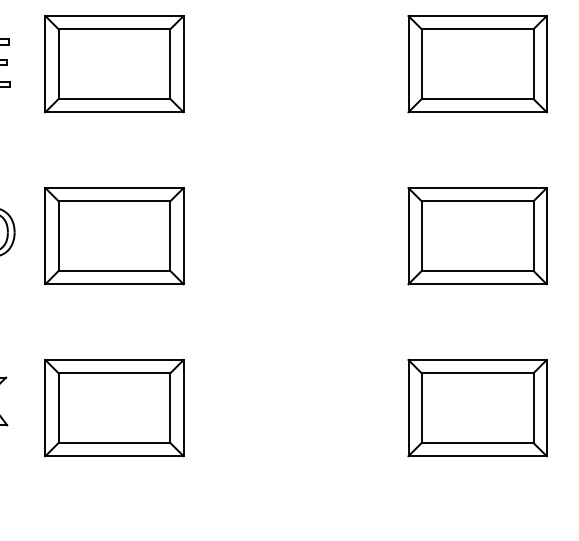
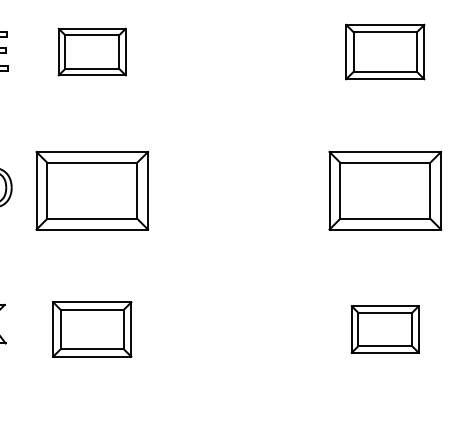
part: (114, 64) -> (92, 52), size x0.6
part: (477, 64) -> (385, 52), size x0.7
part: (114, 407) -> (92, 329), size x0.7
part: (477, 407) -> (385, 329), size x0.6

